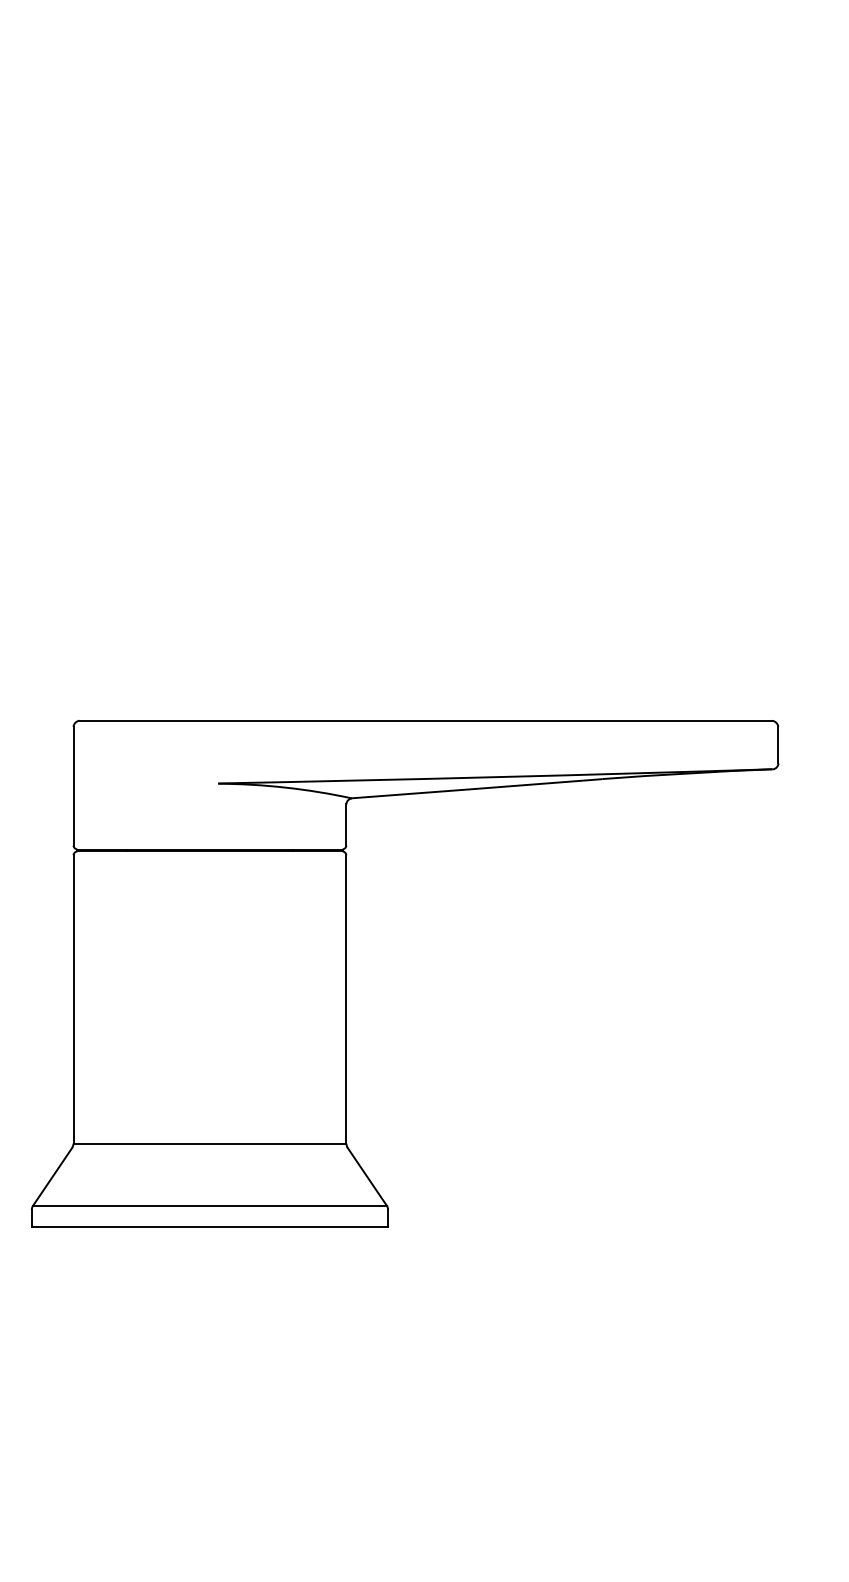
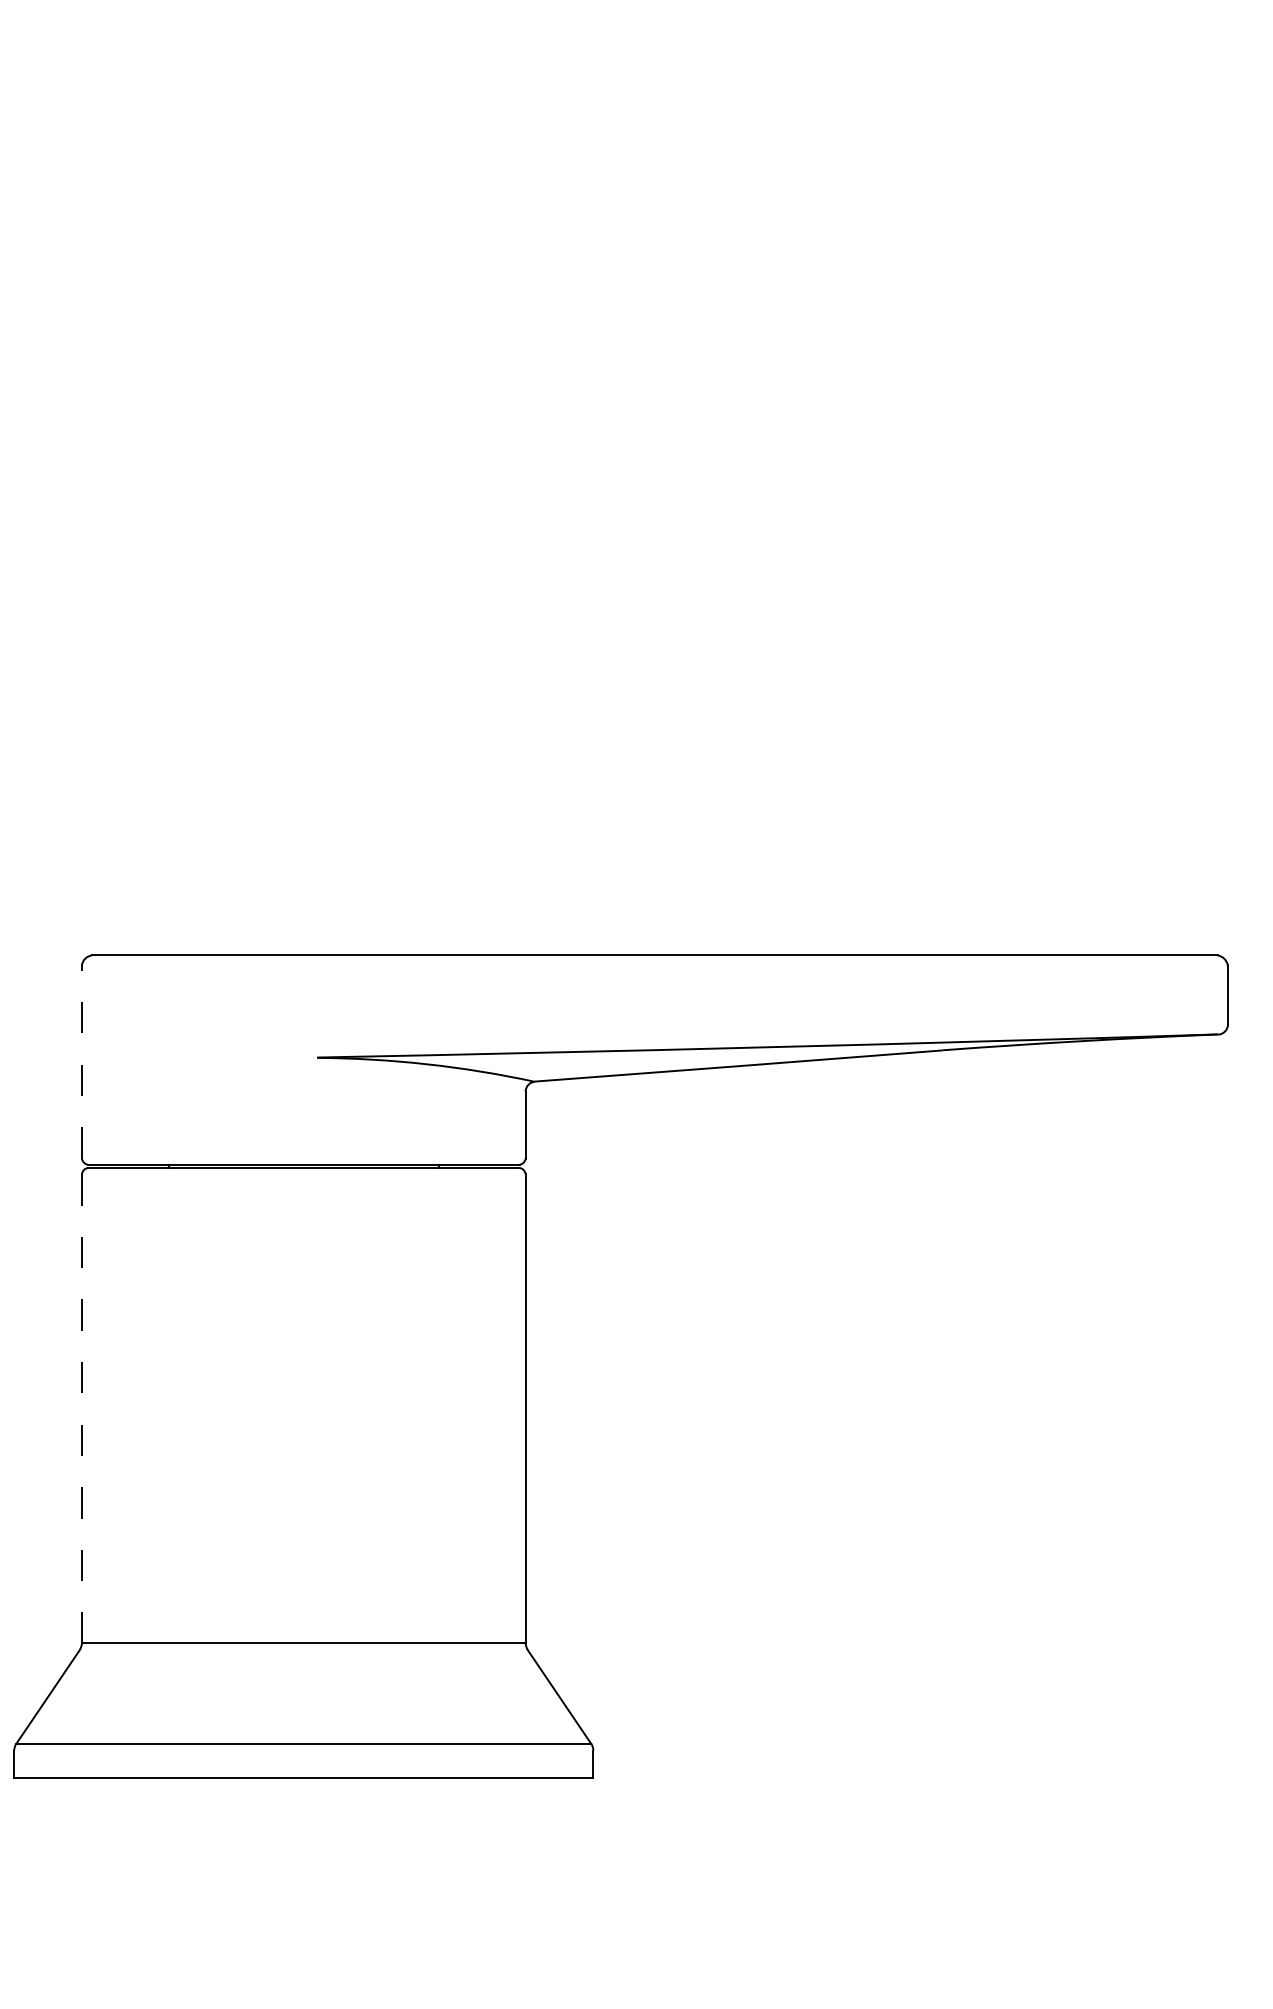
line: (73, 785) -> (81, 1060), solid -> dashed
line: (73, 999) -> (81, 1408), solid -> dashed

